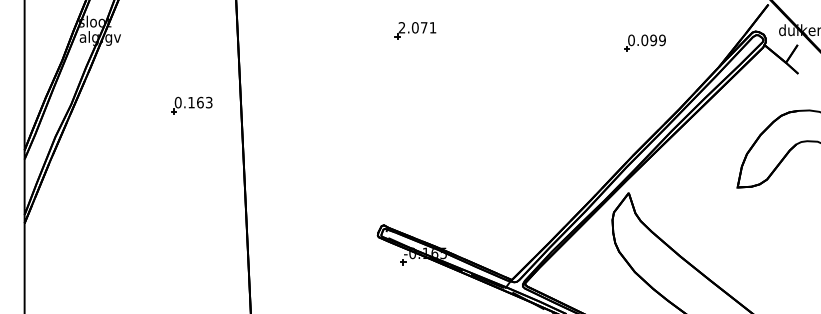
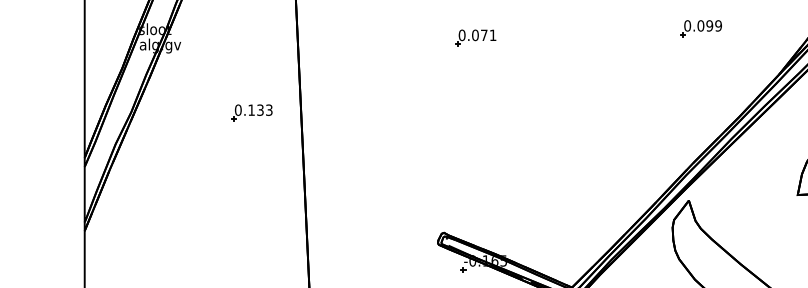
text: (401, 27) -> (461, 35), 2.071 -> 0.071
part: (644, 42) -> (700, 28), moved
text: (200, 102) -> (260, 110), 0.163 -> 0.133

